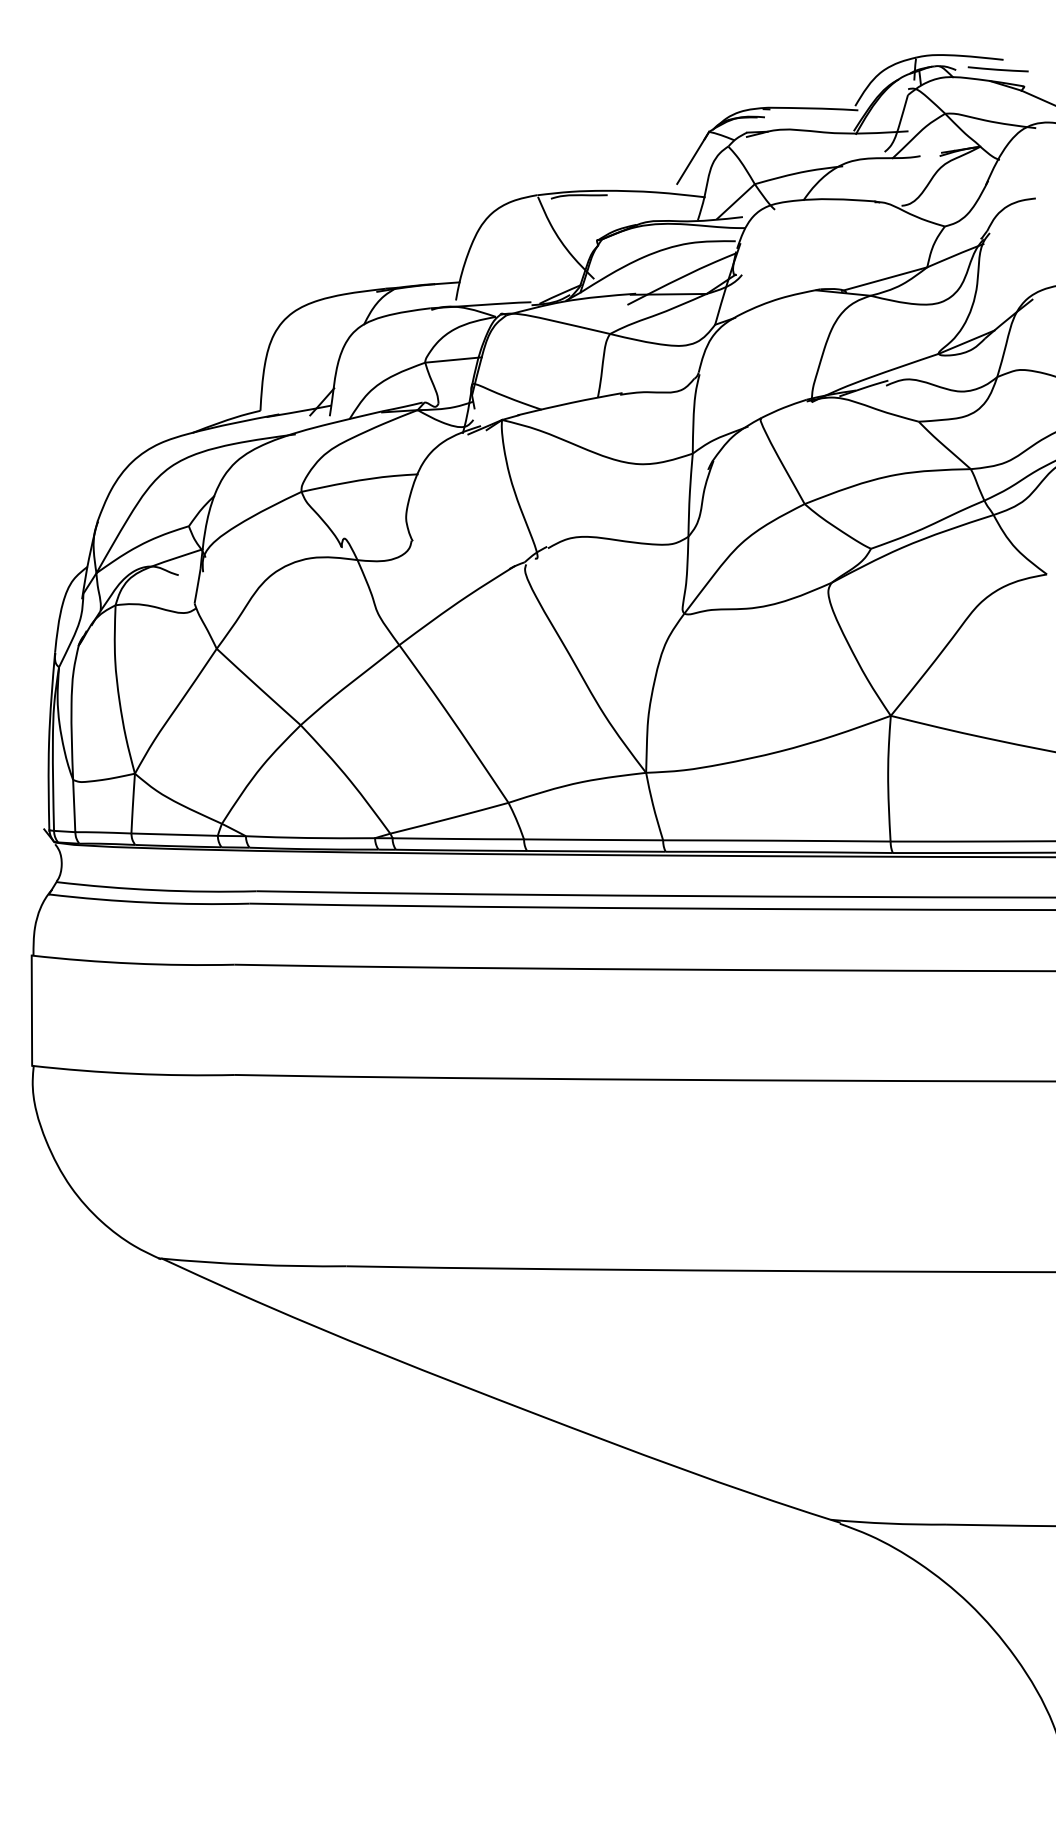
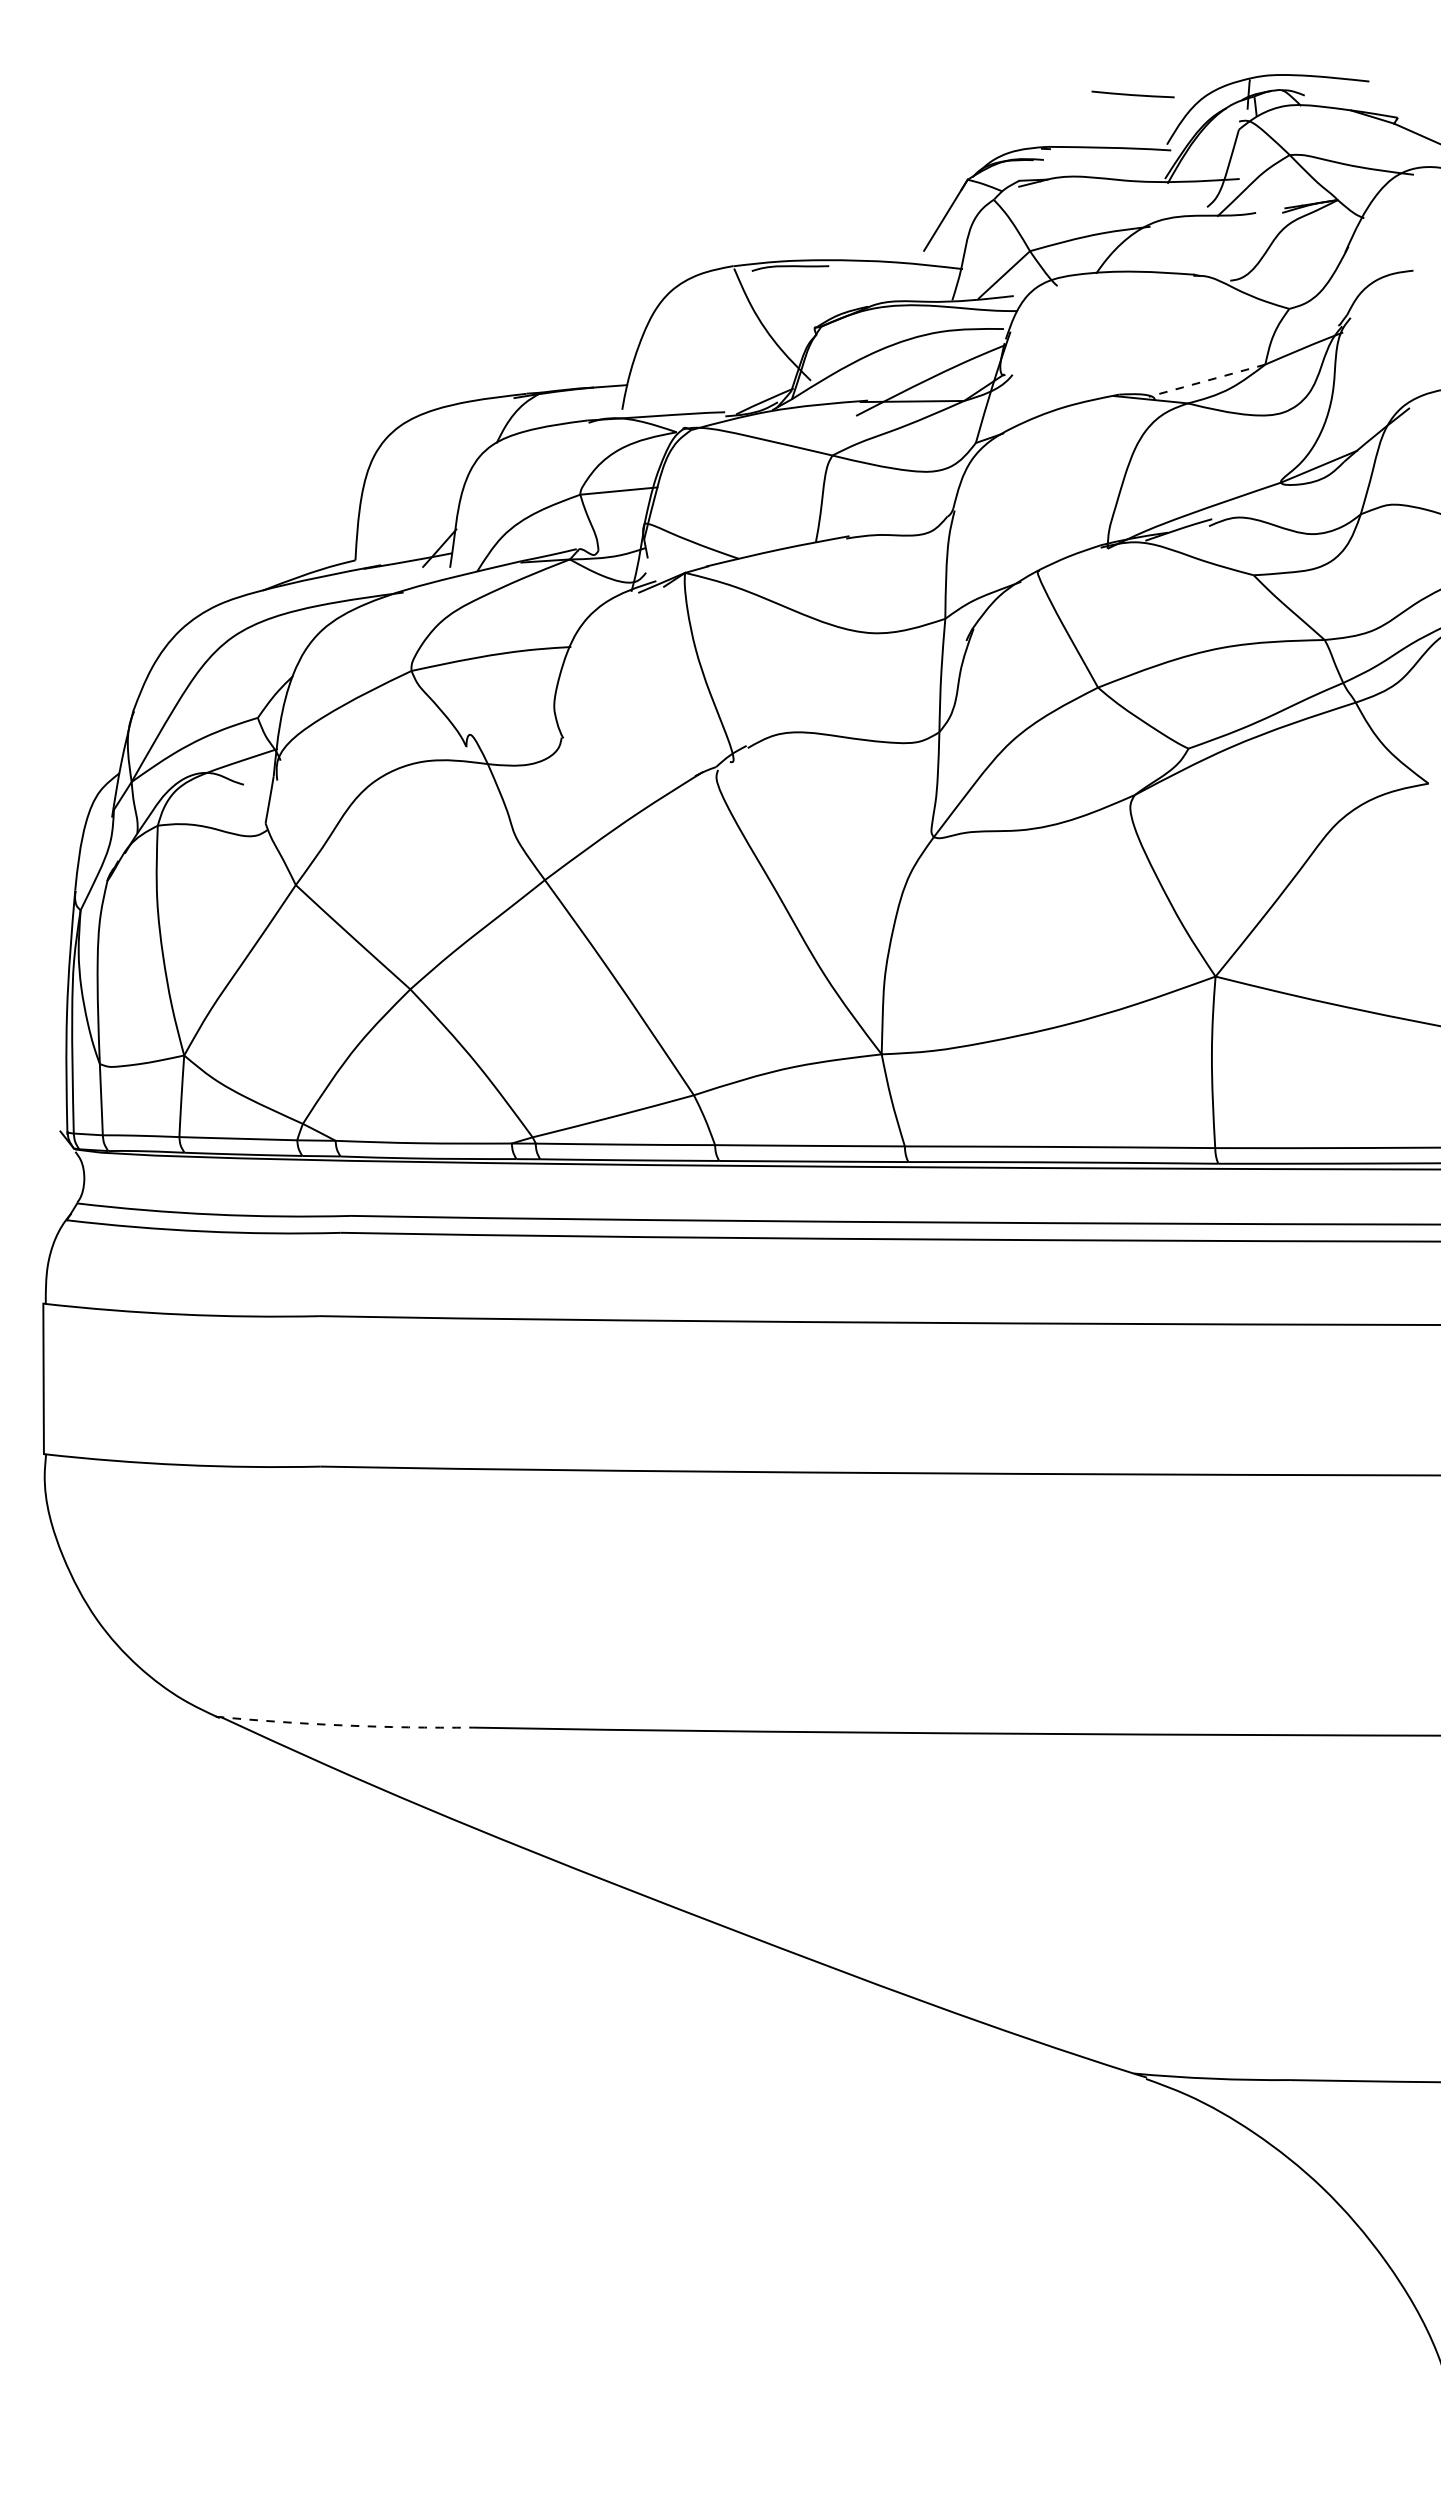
line: (997, 69) -> (1132, 94), moved
line: (884, 278) -> (1206, 380), solid -> dashed
arc: (252, 1264) -> (344, 1725), solid -> dashed

